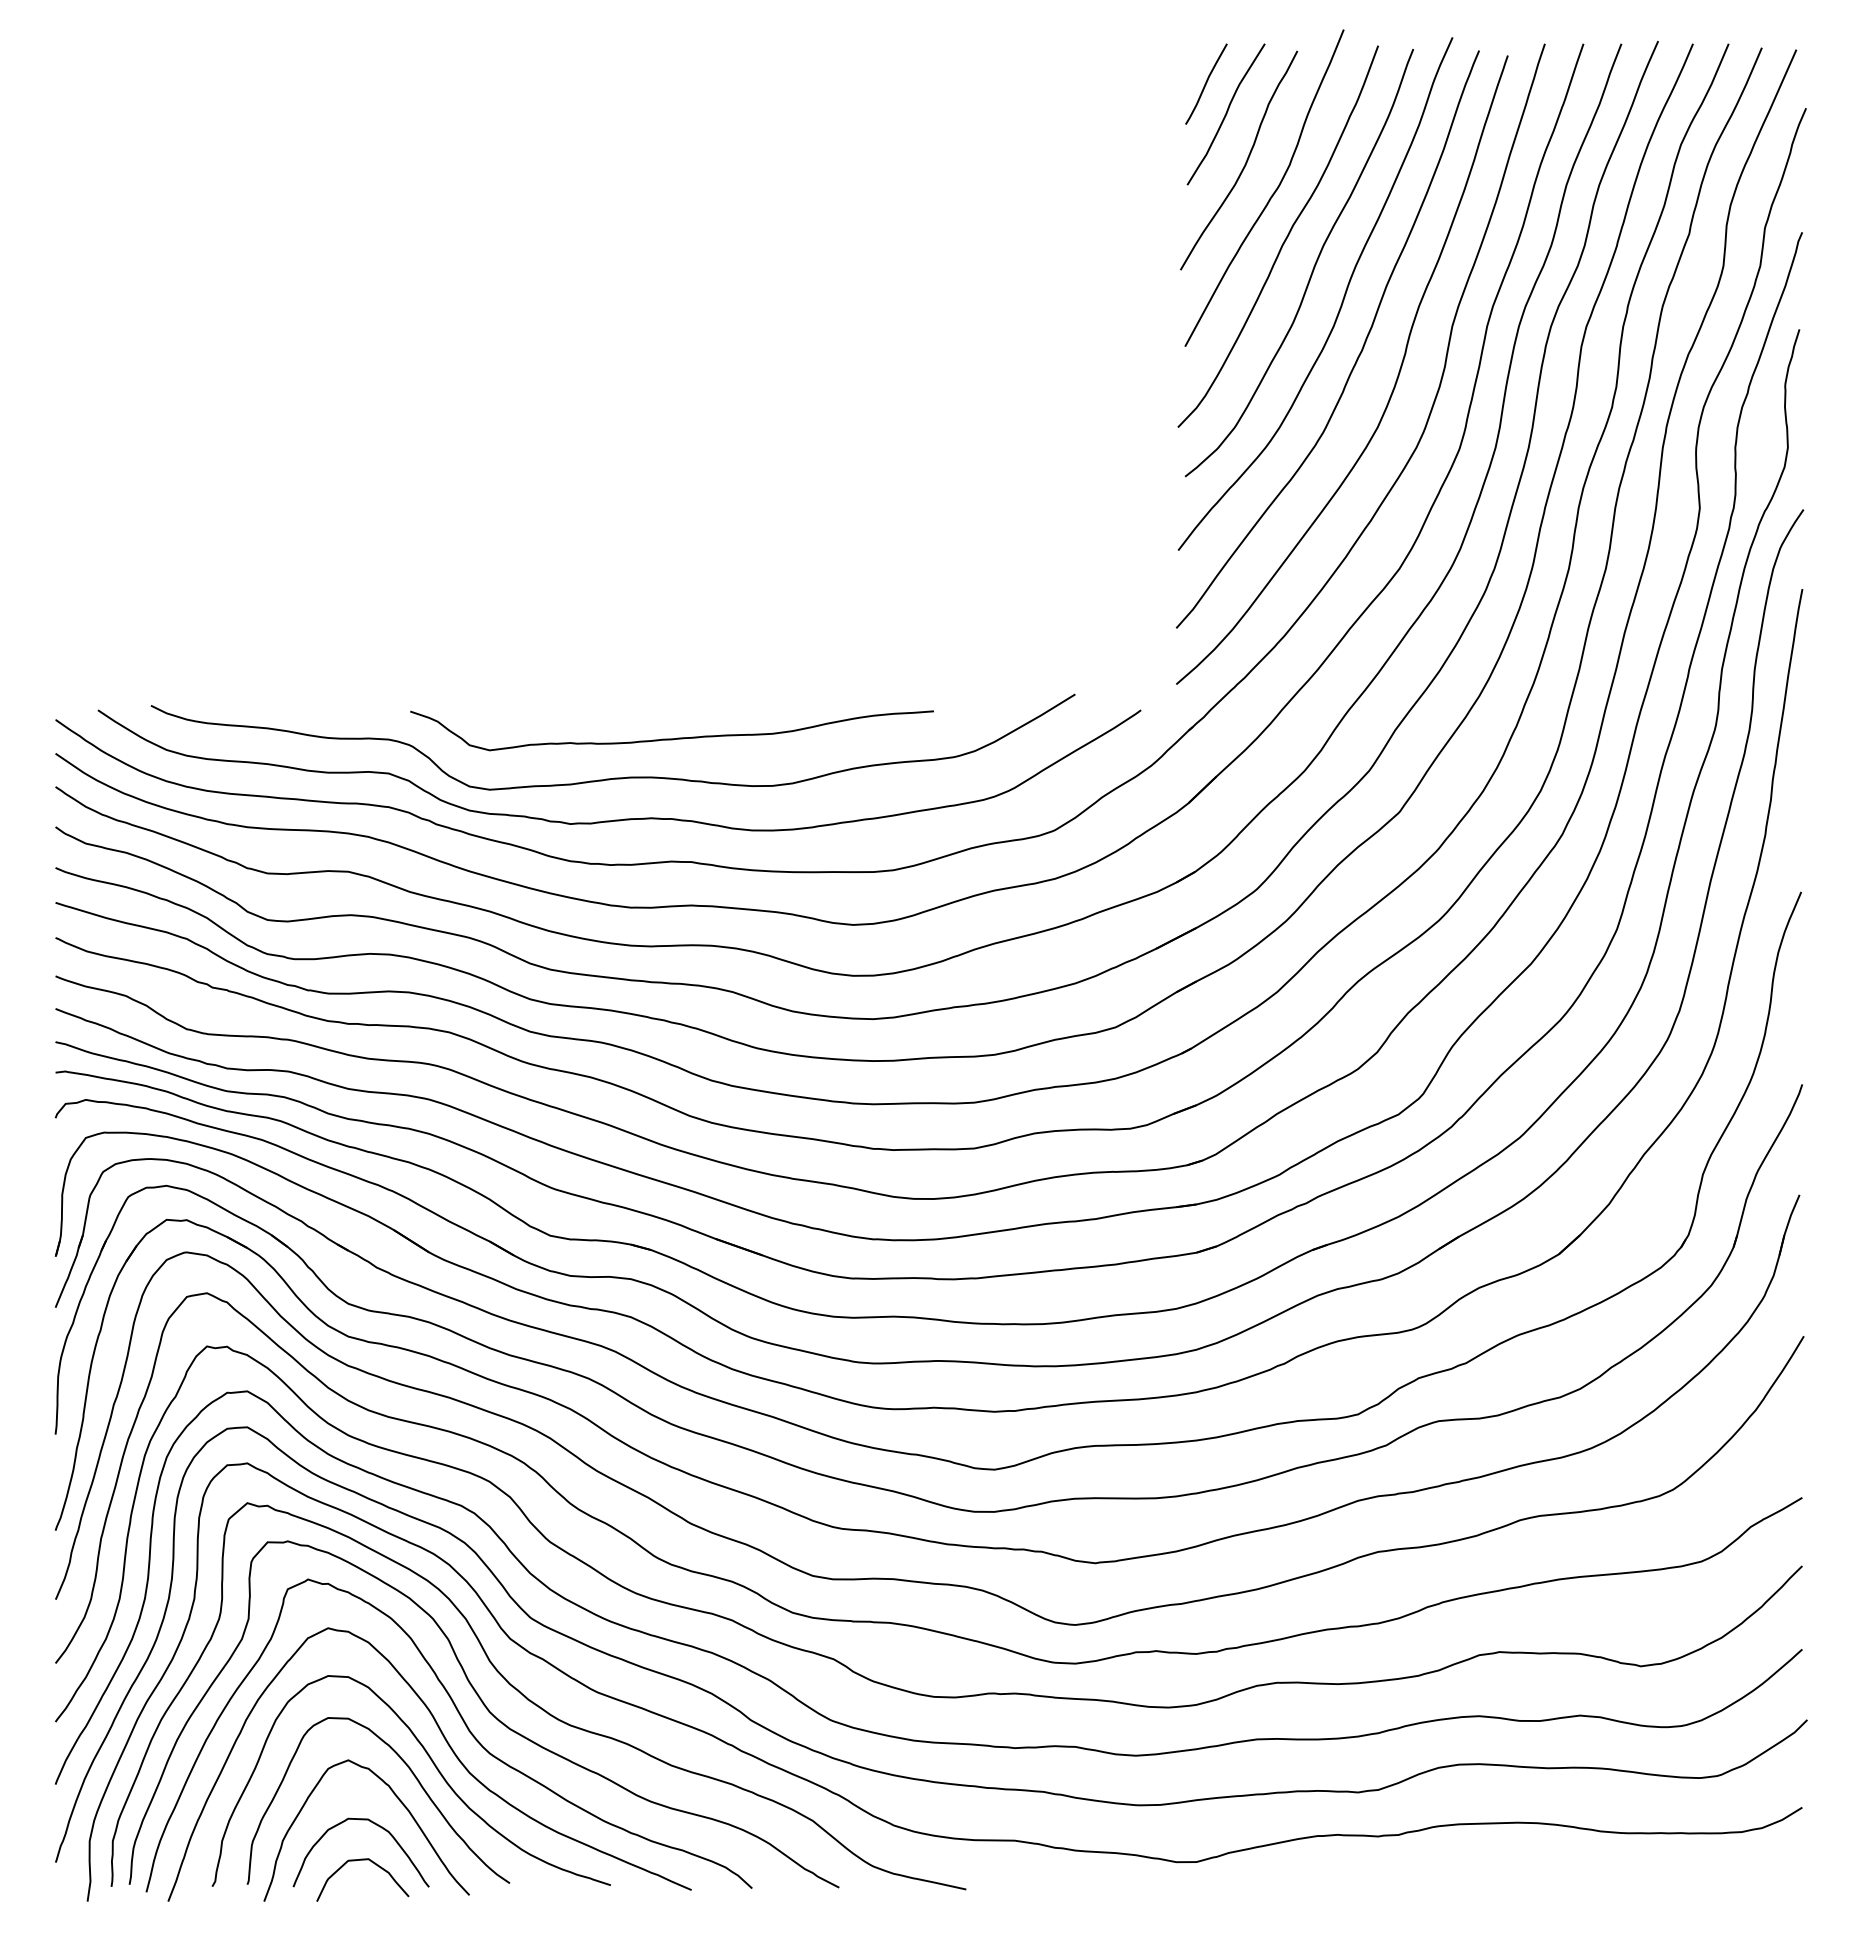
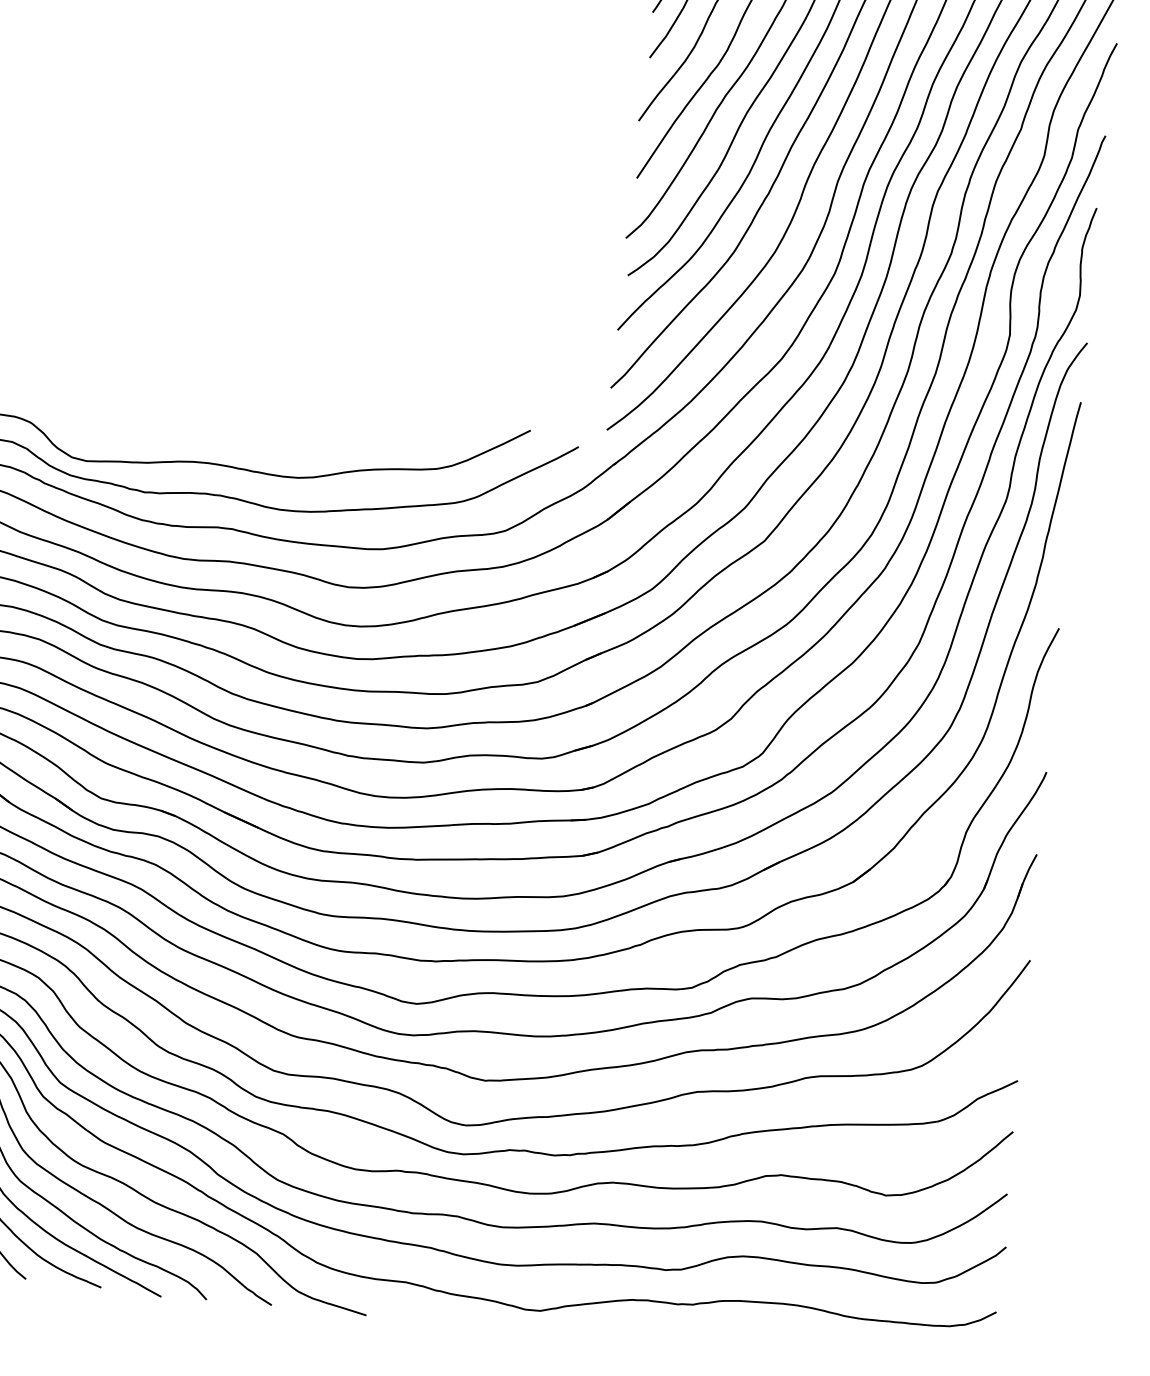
curve: (671, 738) -> (226, 435), removed

